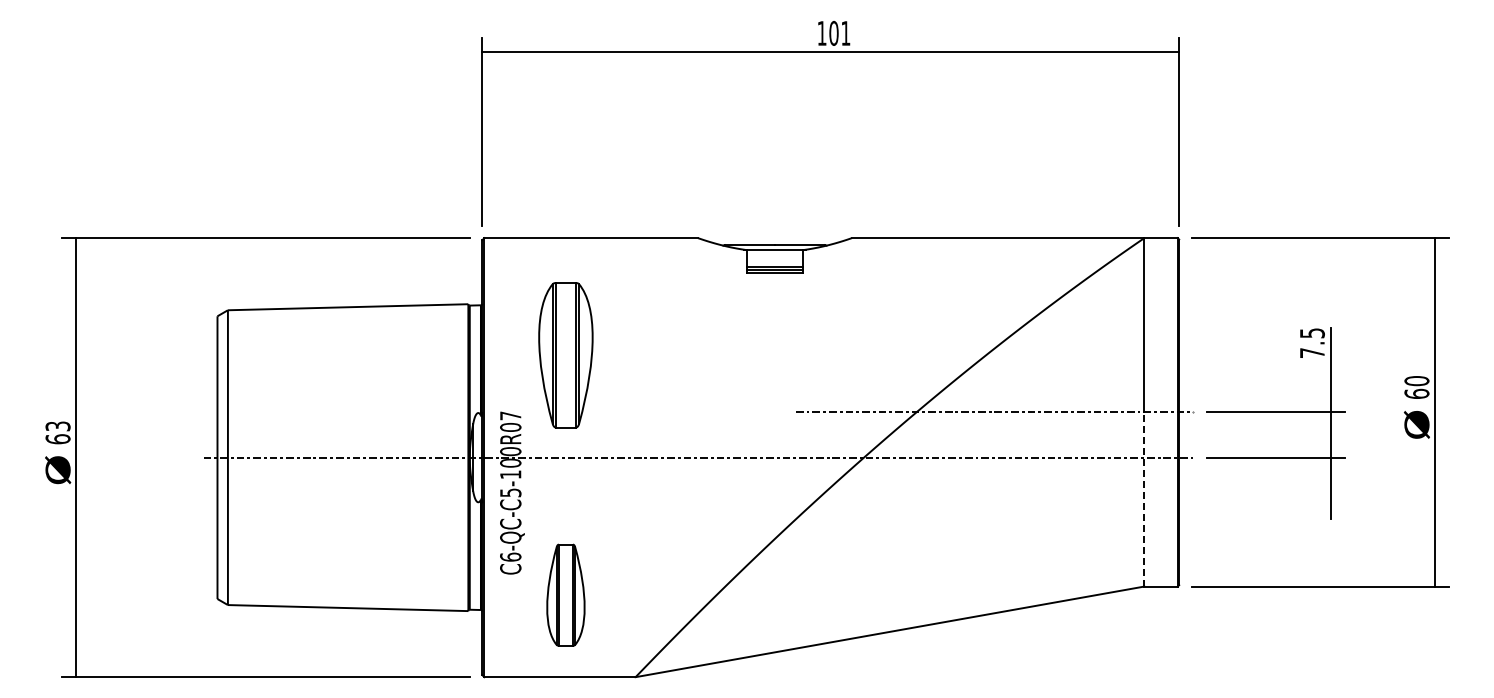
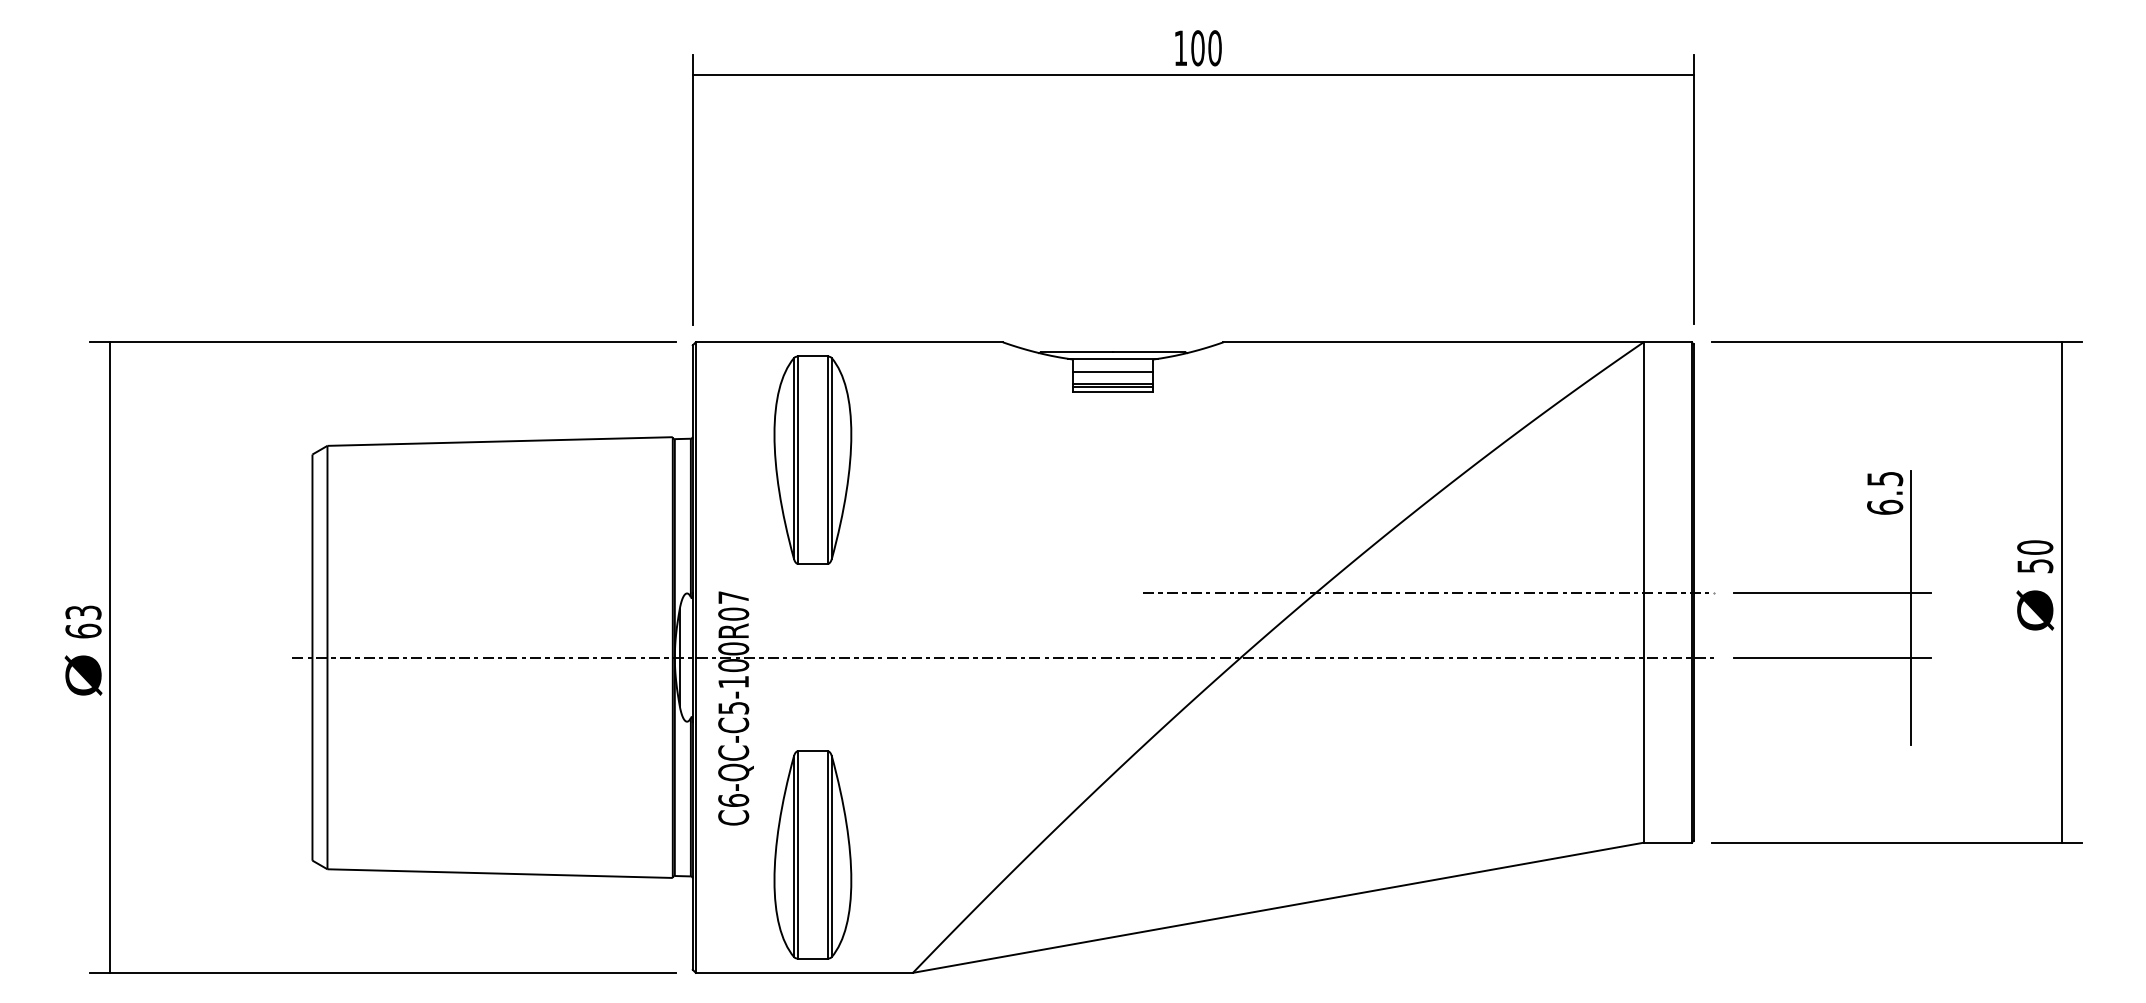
text: (845, 32) -> (1214, 46), 101 -> 100
line: (774, 259) -> (1112, 372), added
text: (1311, 352) -> (1883, 506), 7.5 -> 6.5
part: (565, 355) -> (812, 460), moved
text: (1416, 393) -> (2034, 565), 60 -> 50
line: (1144, 498) -> (1643, 716), dashed -> solid
part: (565, 595) -> (812, 855), size x1.43

